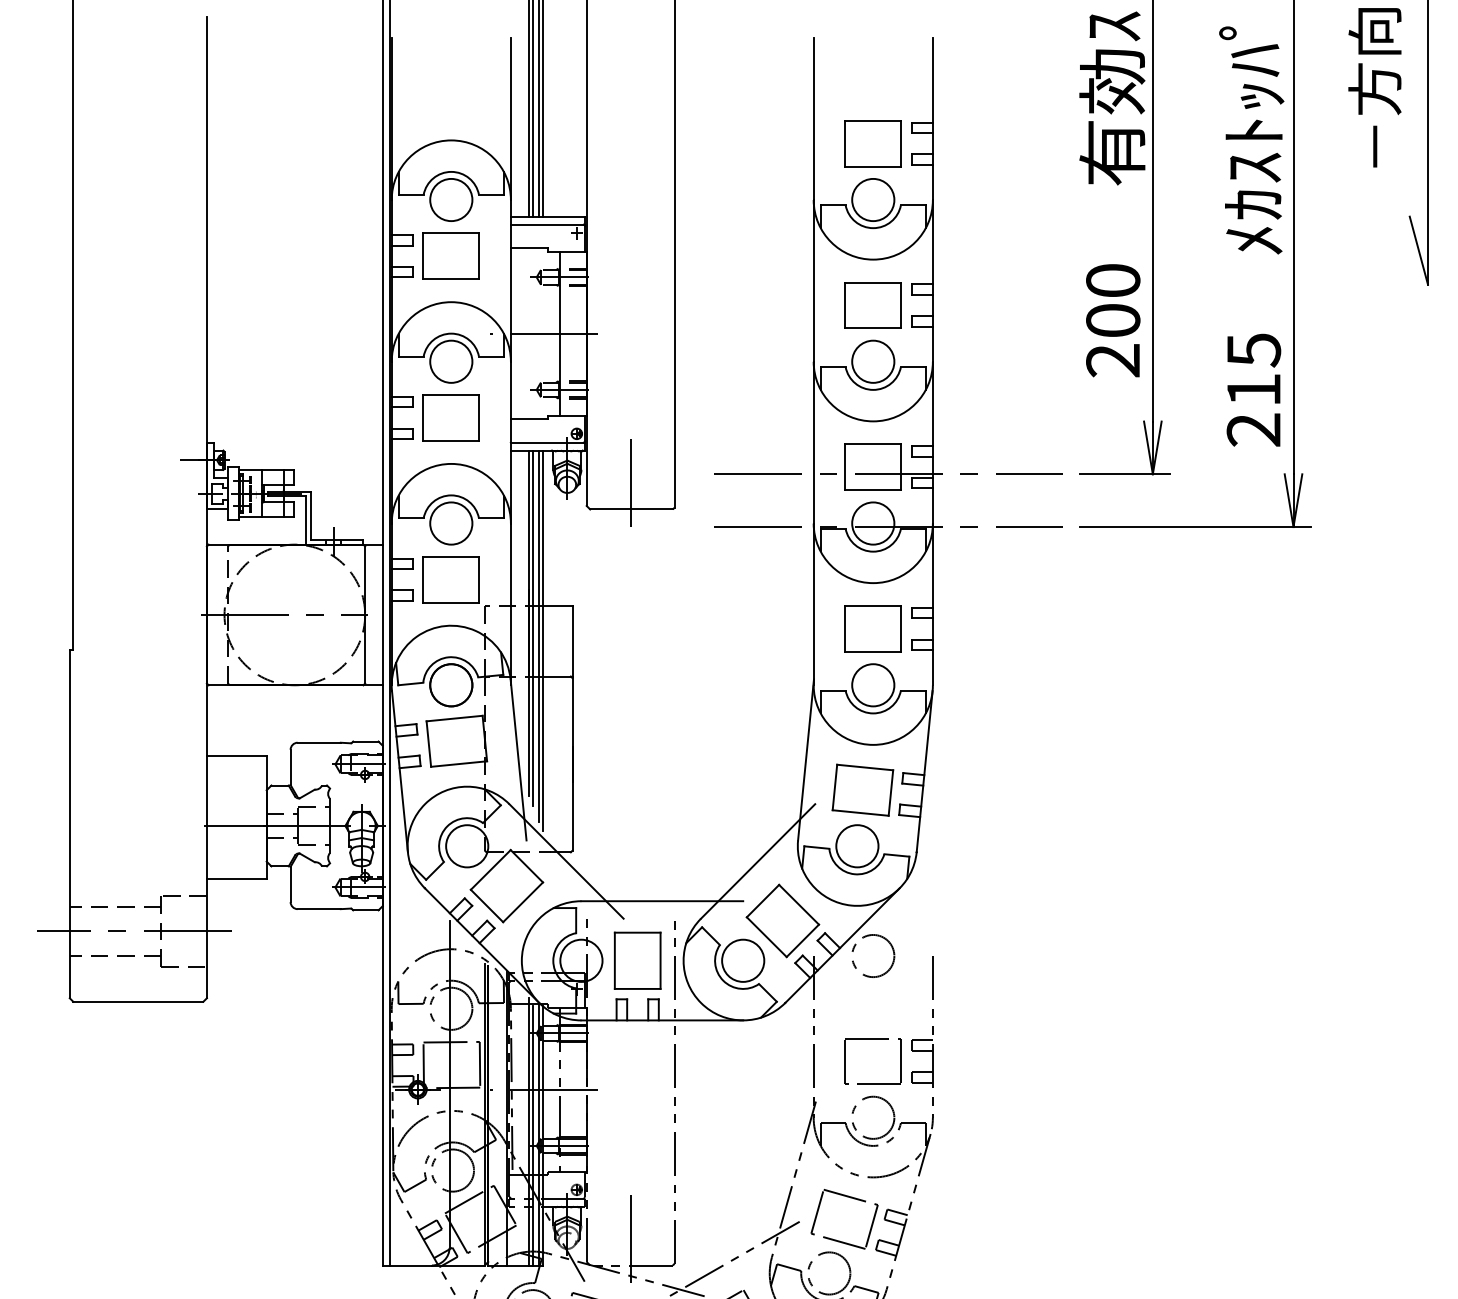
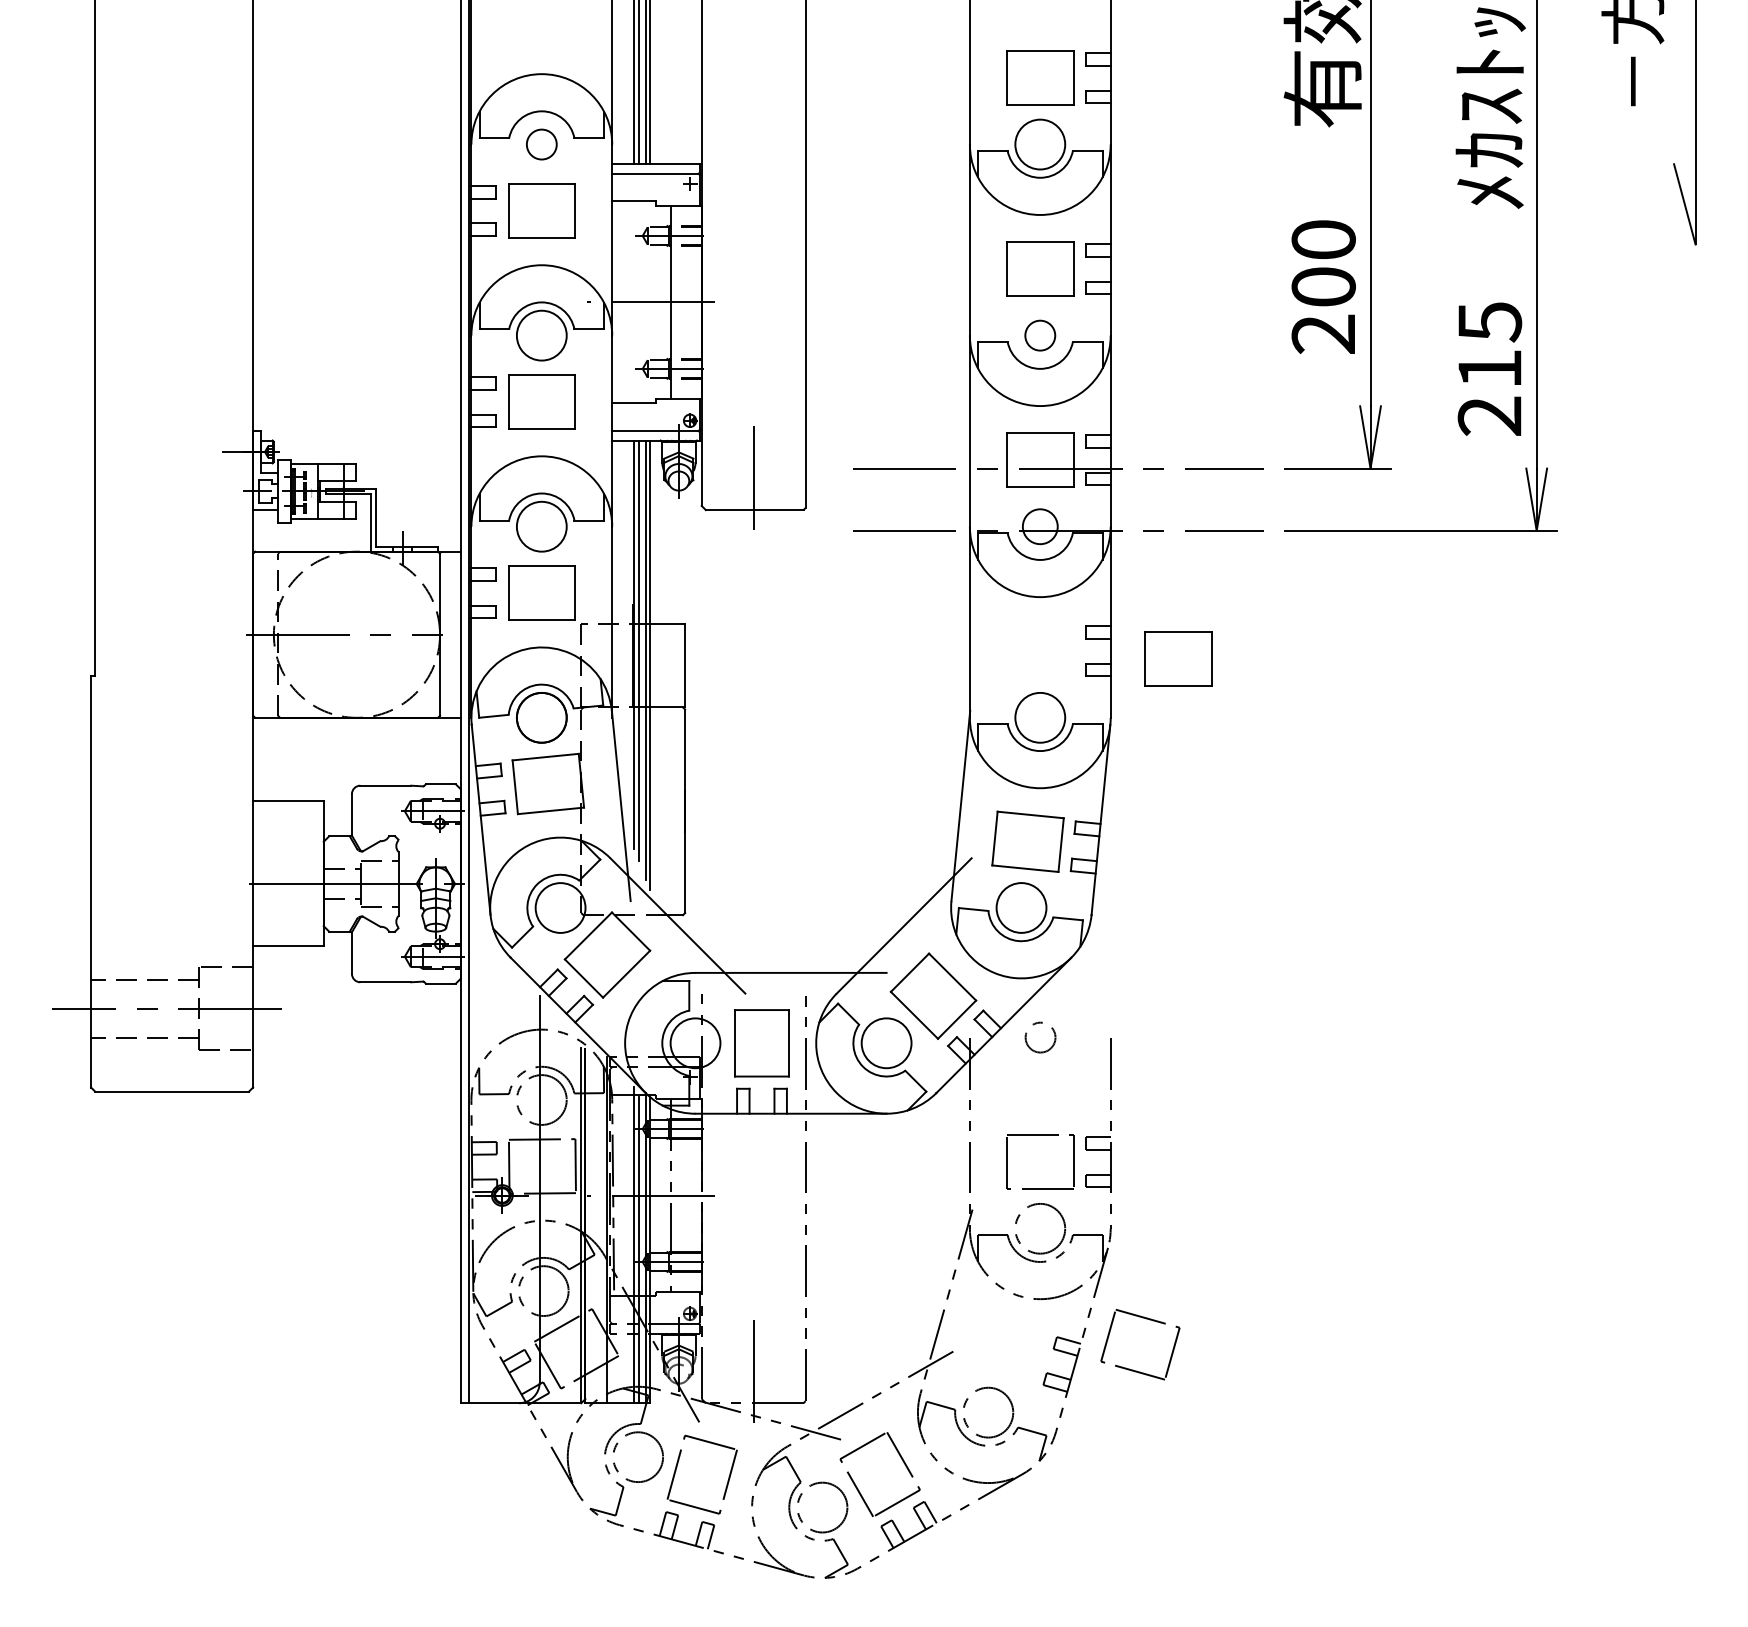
circle: (451, 199) -> (541, 144), size x0.6
circle: (873, 361) -> (1040, 335), size x0.6
circle: (873, 523) -> (1040, 526), size x0.7
part: (873, 628) -> (1178, 658), moved
circle: (873, 955) -> (1040, 1037), size x0.6
part: (852, 1198) -> (1149, 1320), moved

